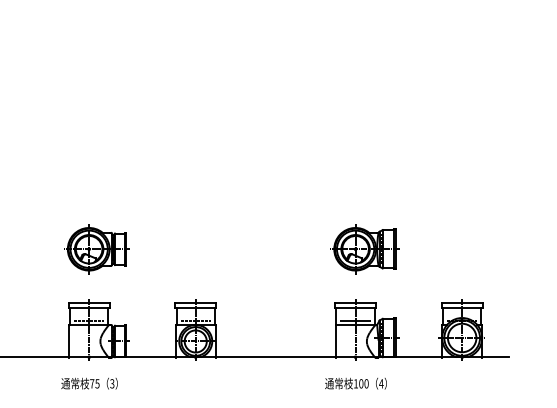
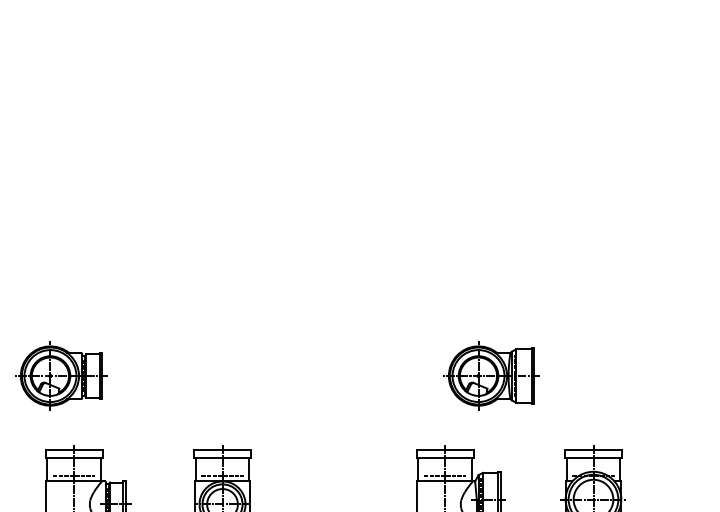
part: (96, 249) -> (60, 376), moved
part: (364, 249) -> (490, 376), moved

